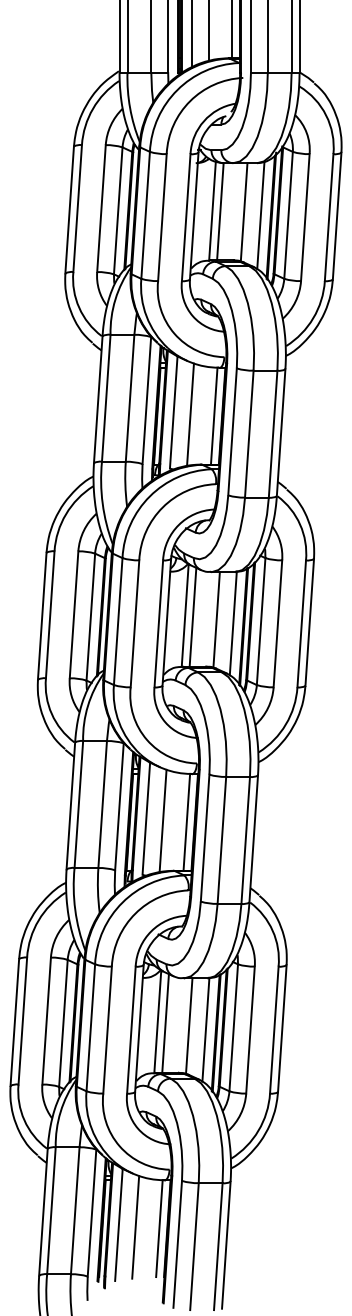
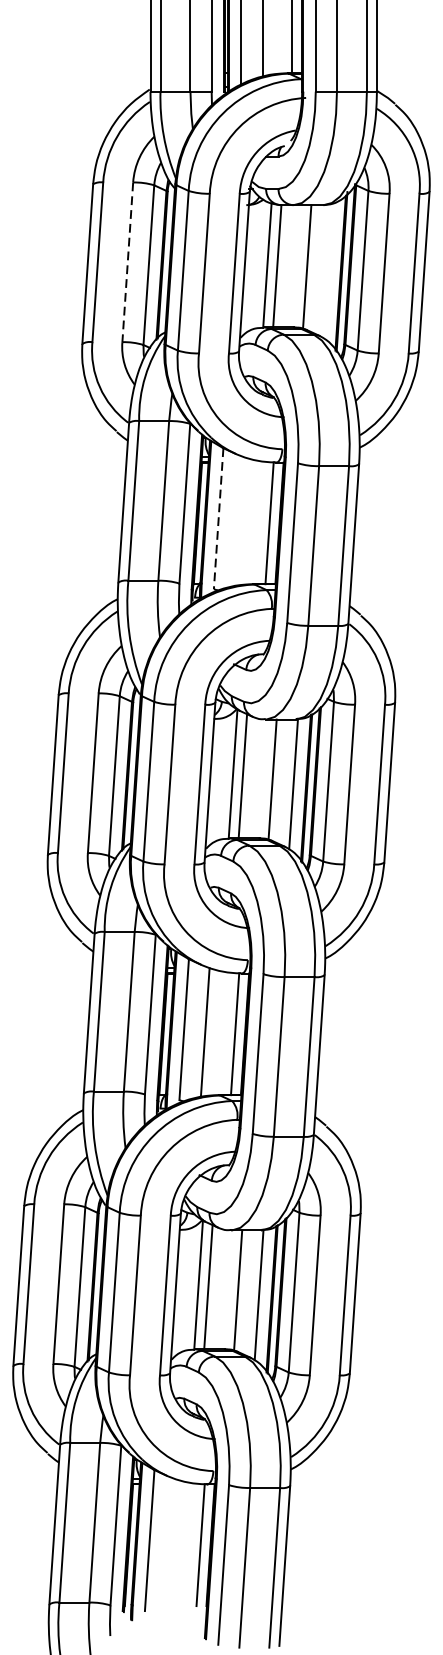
line: (101, 208) -> (127, 262), solid -> dashed
line: (260, 215) -> (327, 270), removed
line: (173, 412) -> (218, 518), solid -> dashed
line: (190, 414) -> (239, 521), removed
line: (135, 1227) -> (170, 1543), removed

